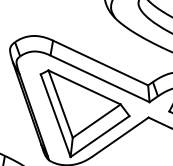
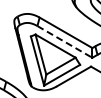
line: (99, 78) -> (64, 41), solid -> dashed

